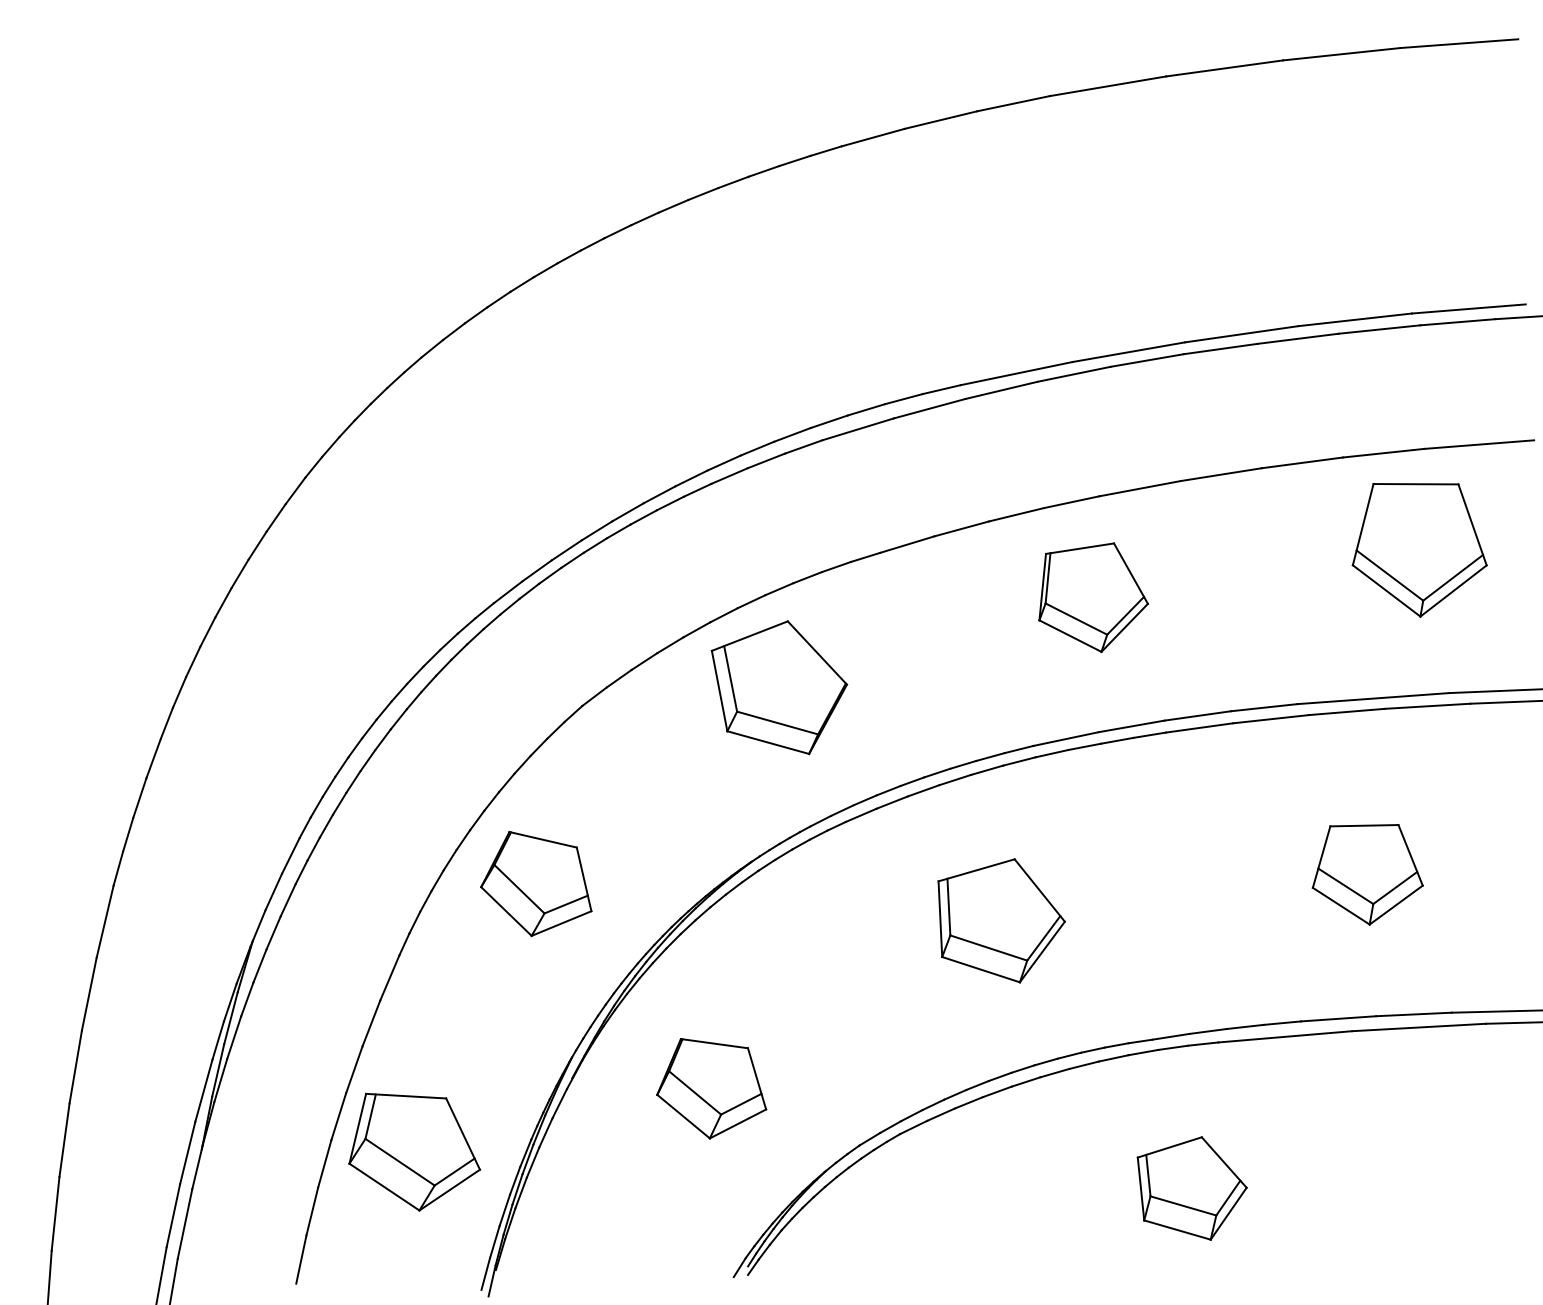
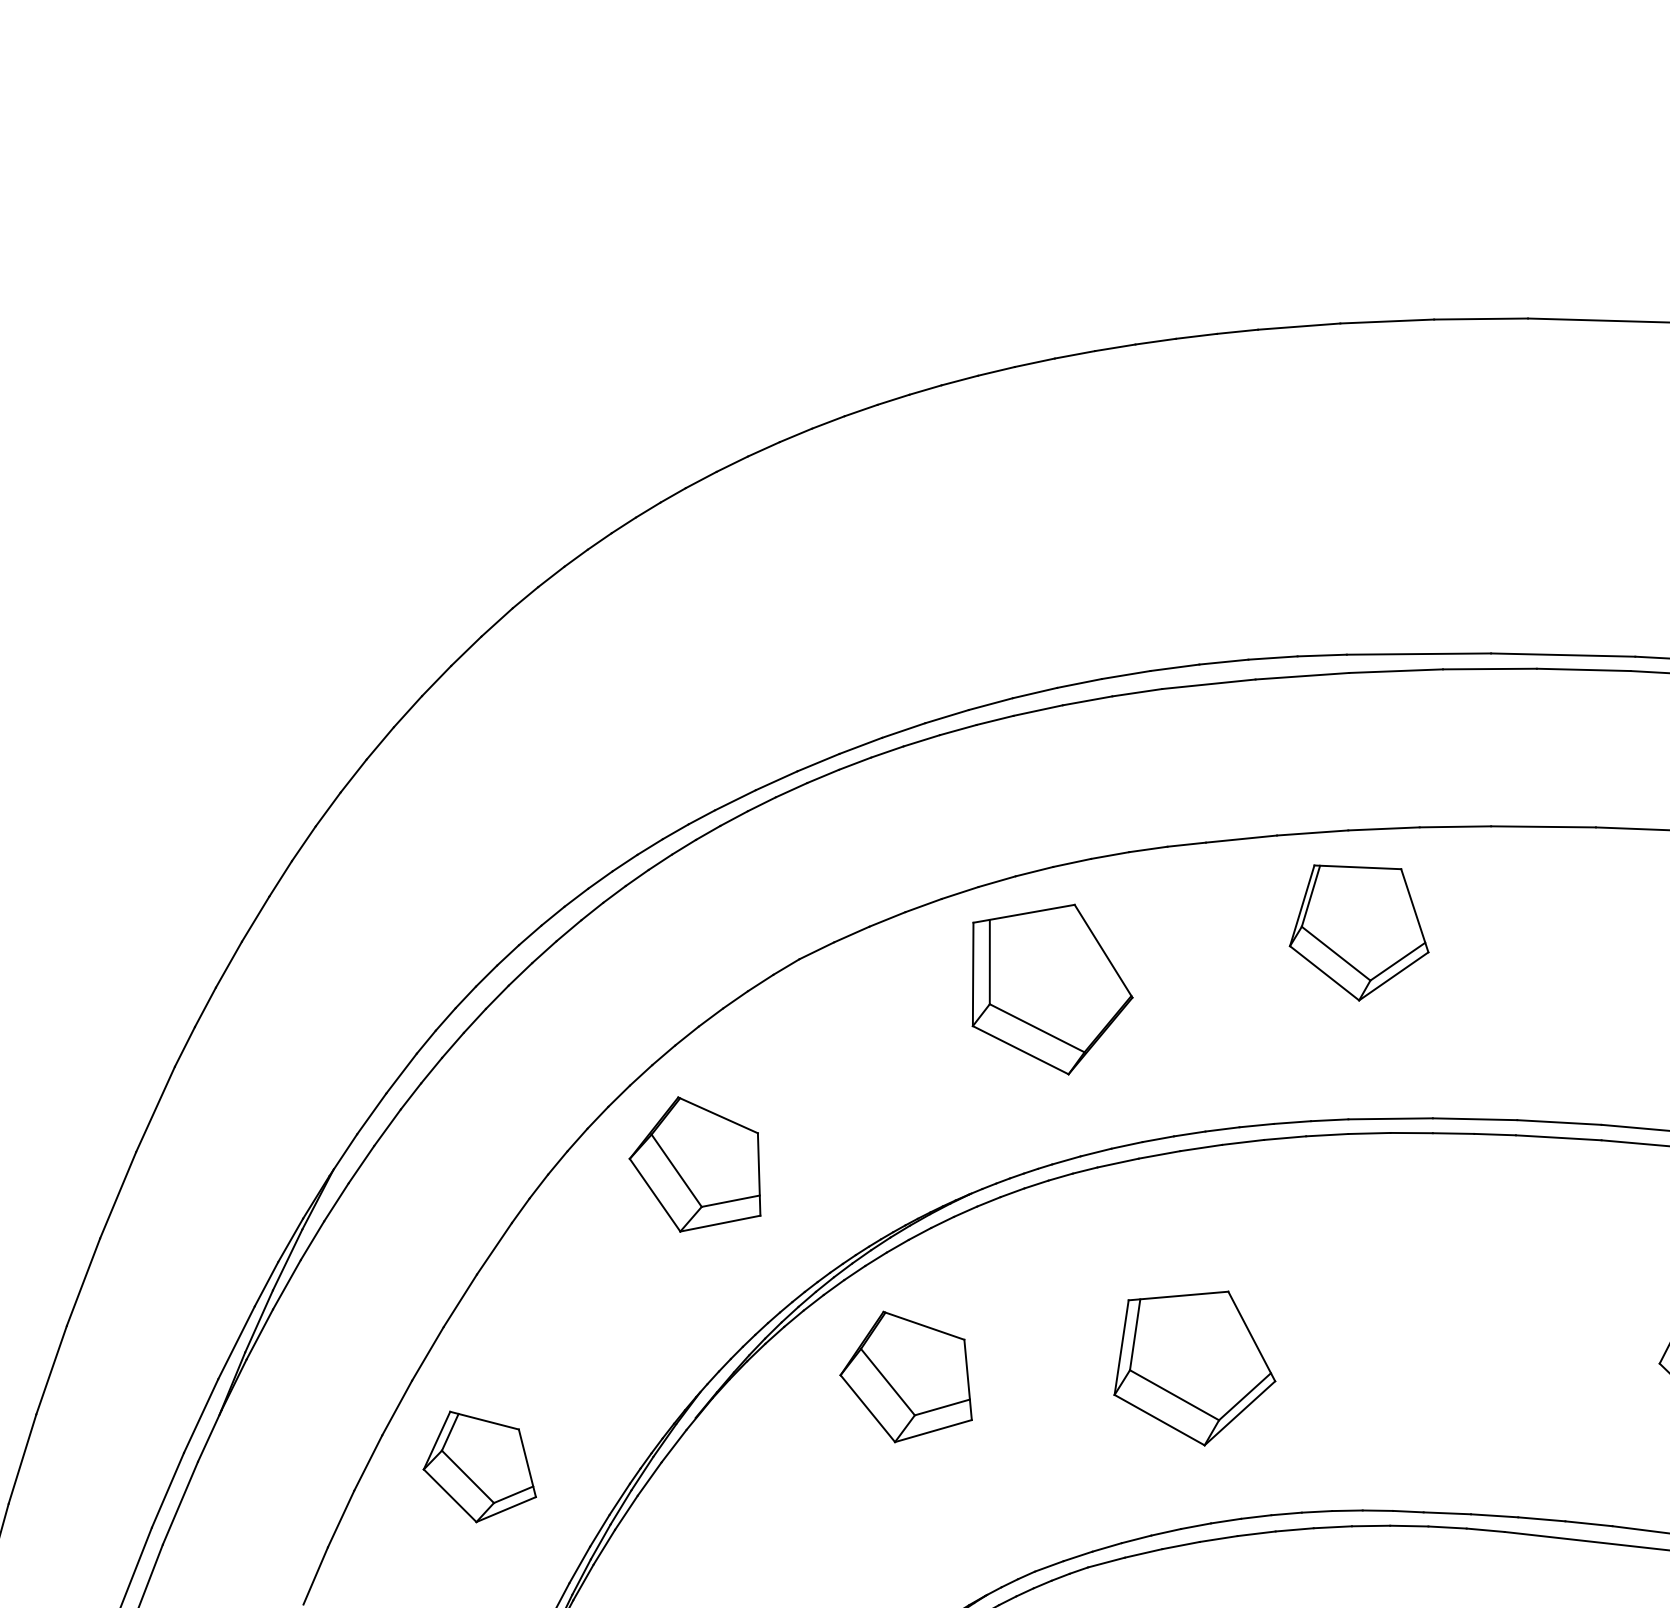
part: (1093, 597) -> (1362, 931), moved
part: (1001, 920) -> (1197, 1364), moved
part: (711, 1088) -> (909, 1380), moved
part: (414, 1151) -> (482, 1469), size x0.7

